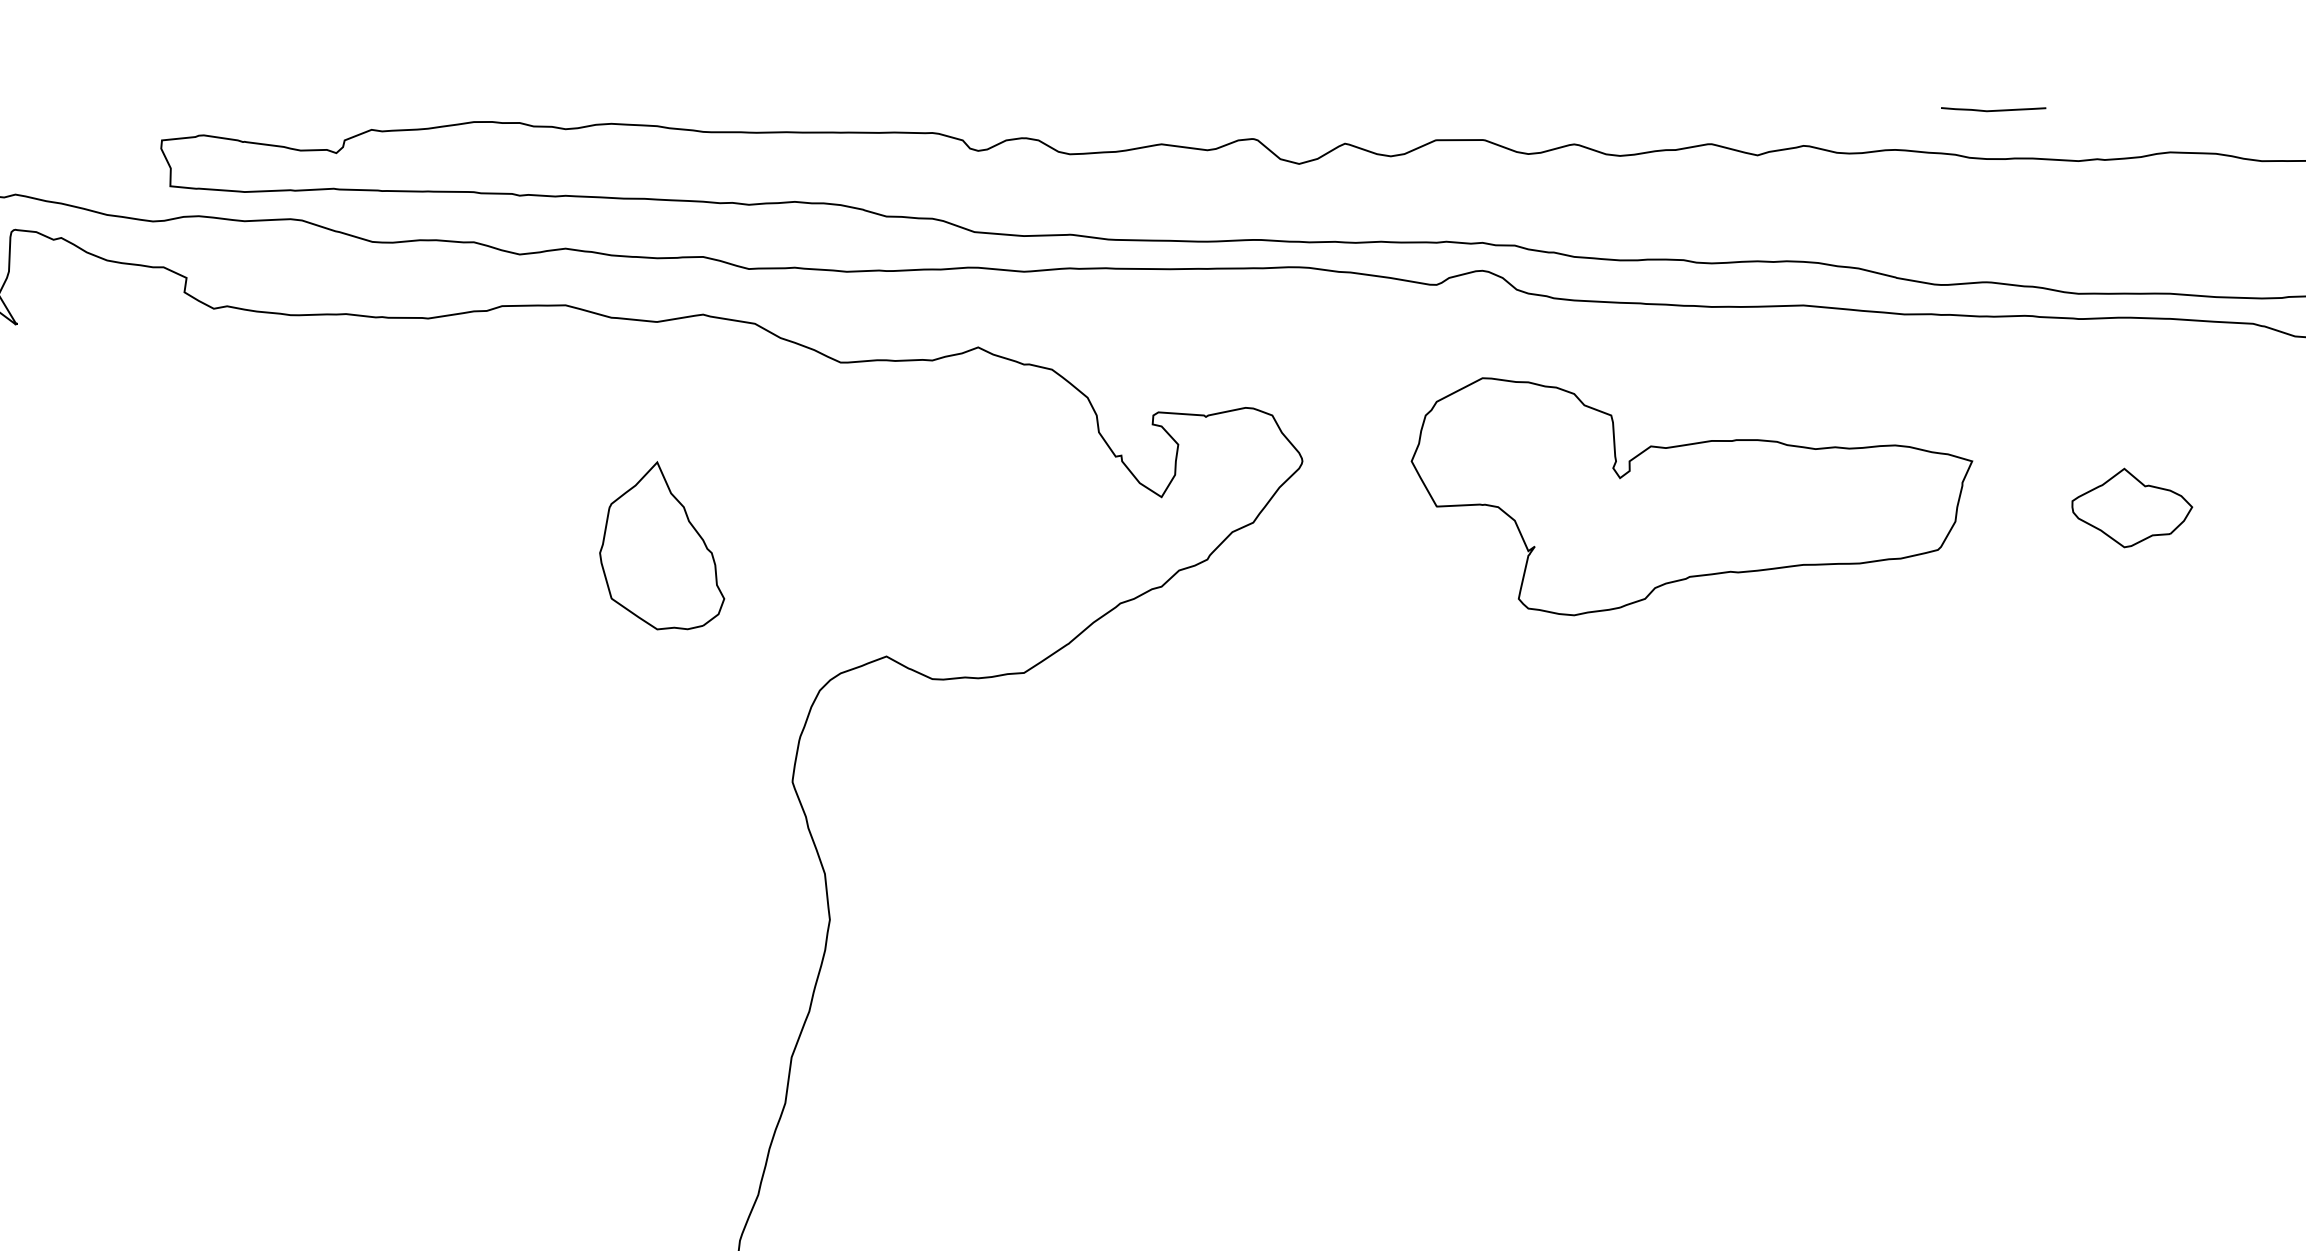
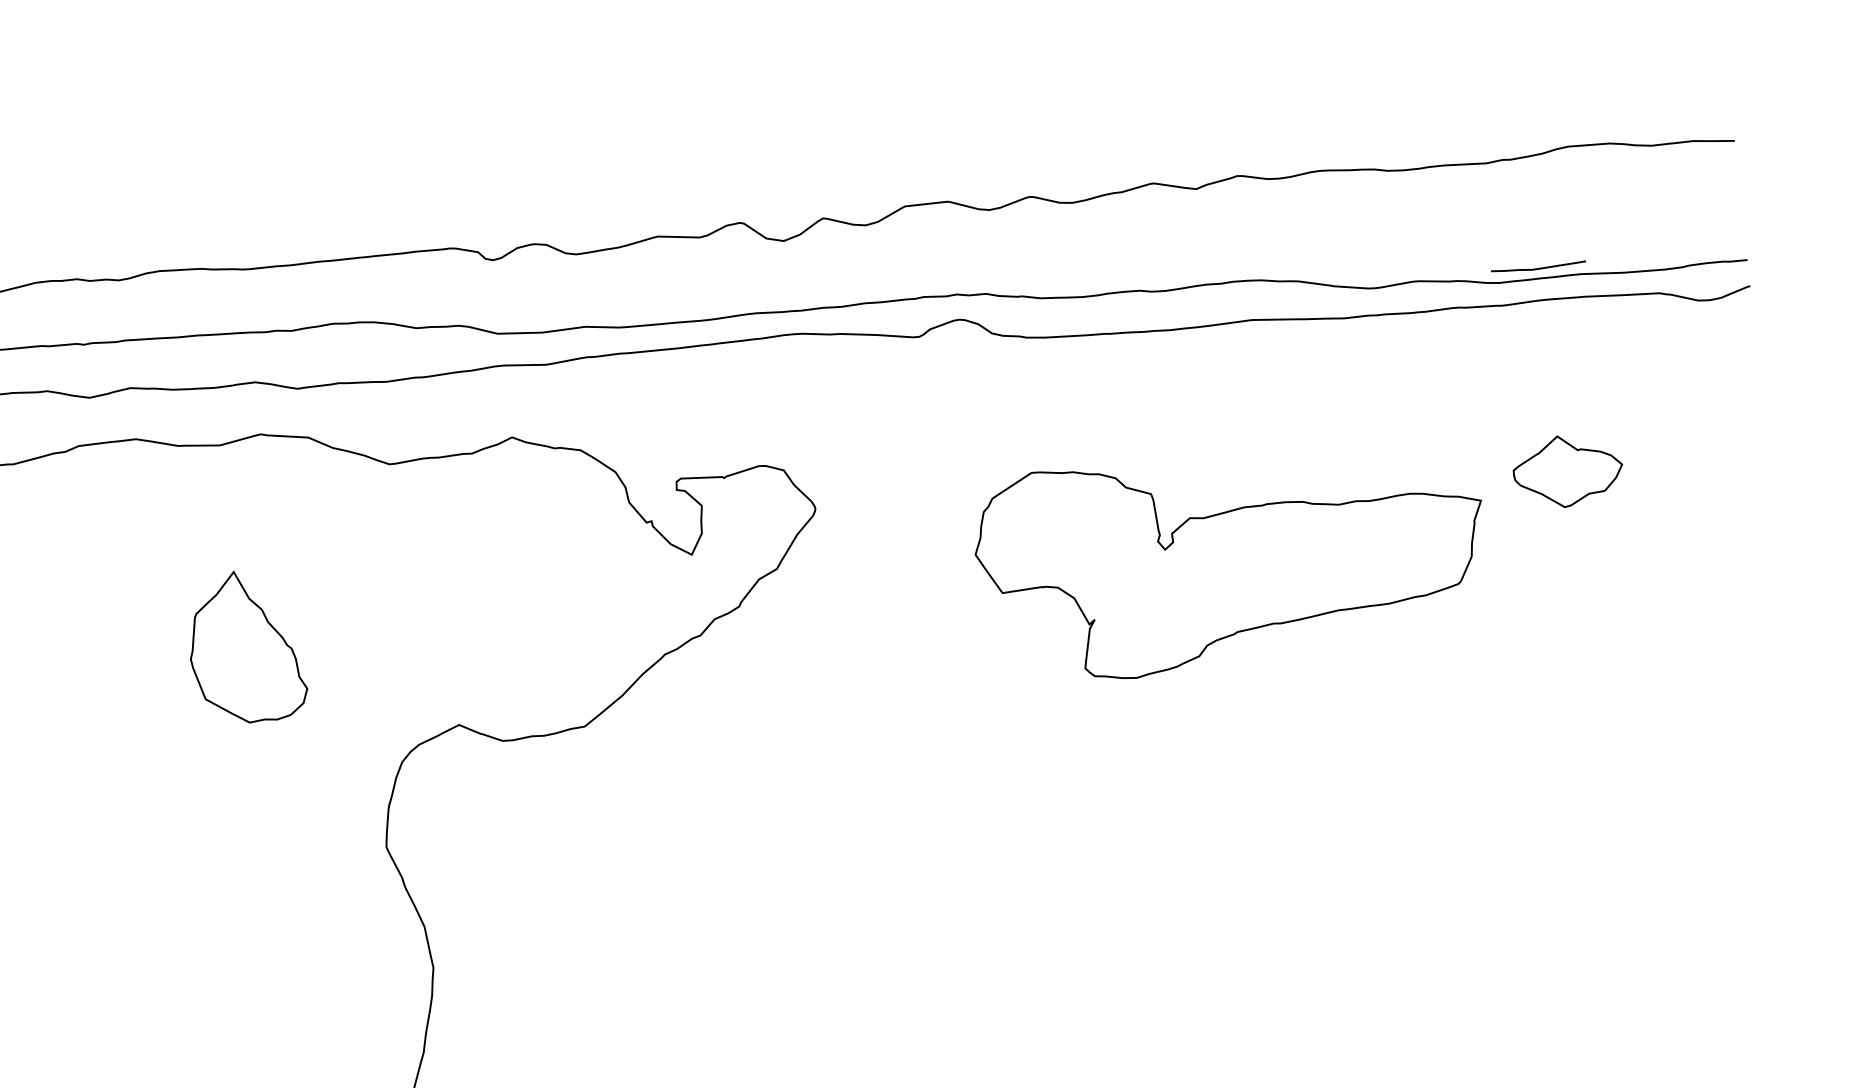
curve: (1993, 110) -> (1538, 268), moved
part: (1691, 496) -> (1231, 559), moved

